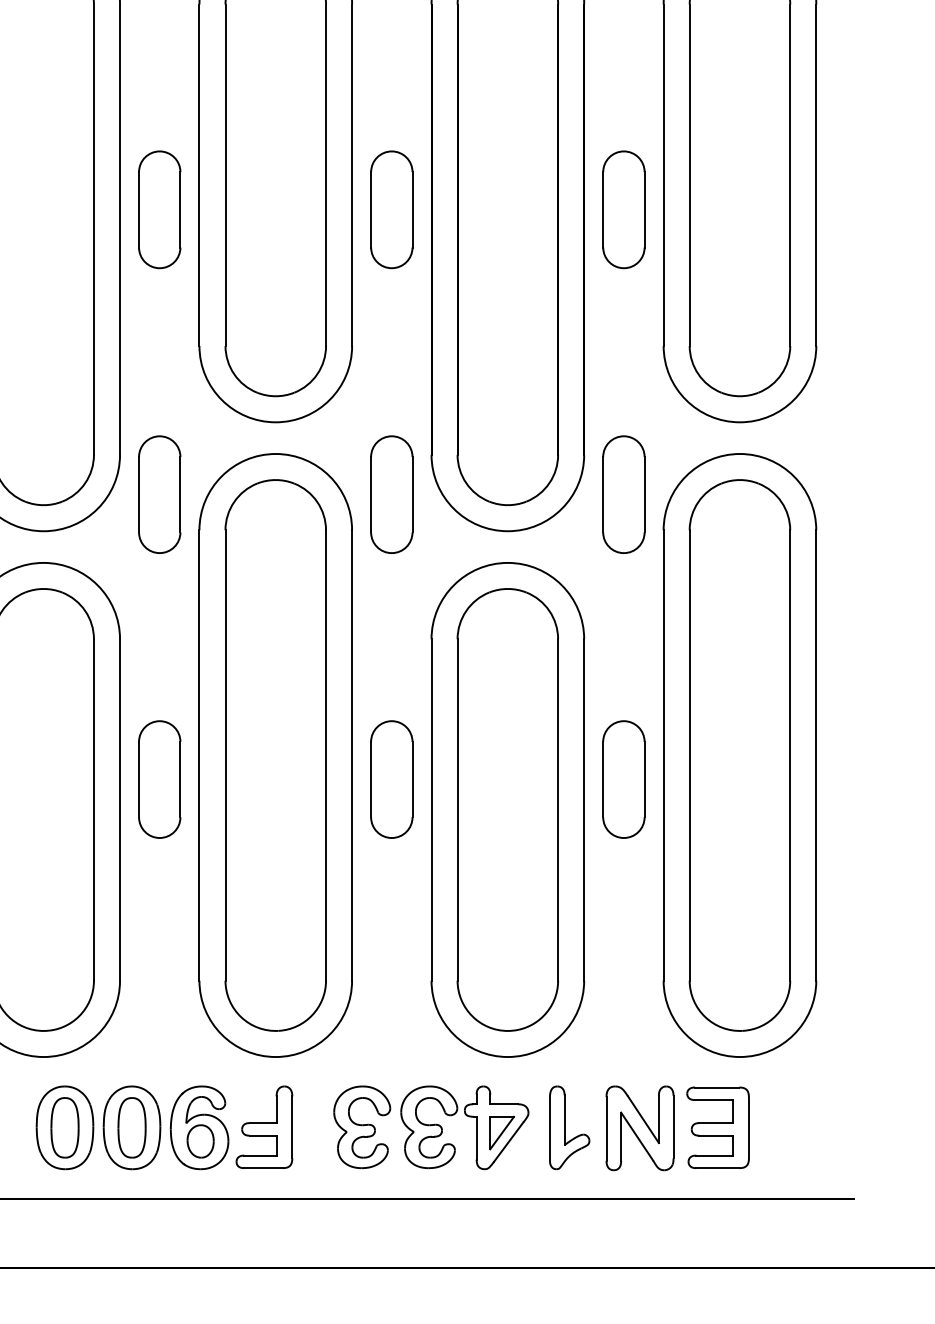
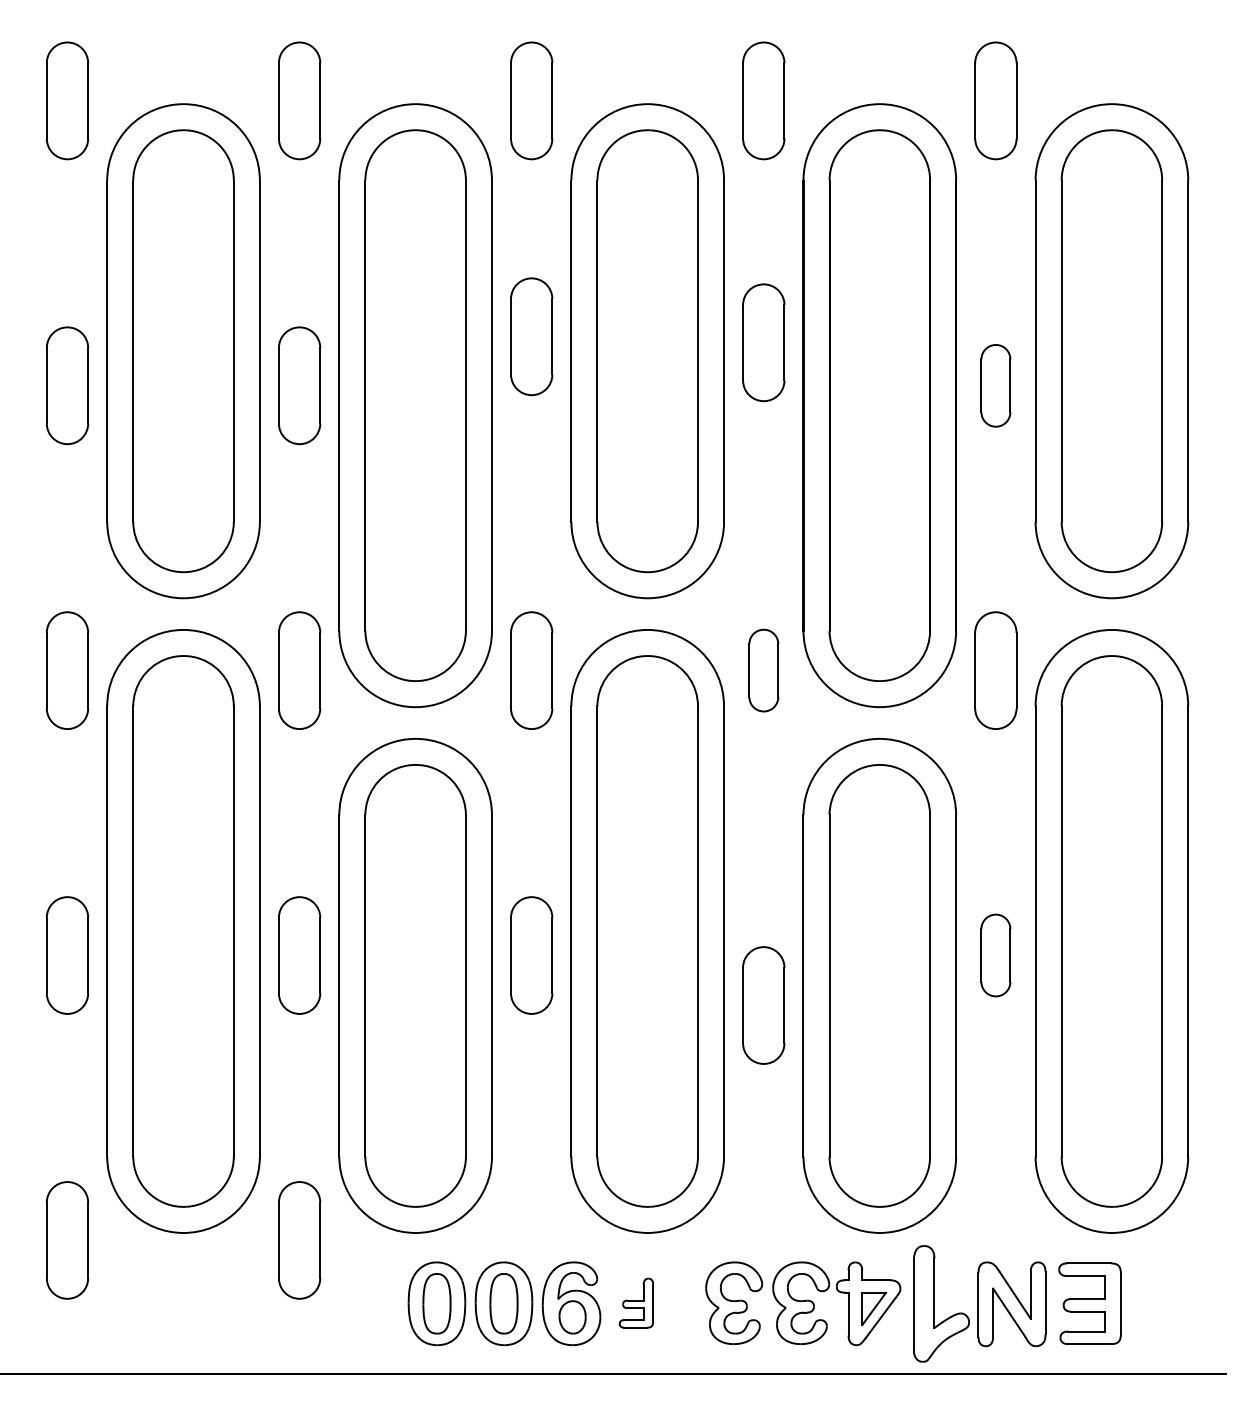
part: (159, 209) -> (531, 336), moved
part: (391, 209) -> (763, 342), moved
part: (623, 209) -> (995, 385), size x0.7
part: (391, 494) -> (763, 670), size x0.7
part: (391, 779) -> (763, 1005), moved
part: (623, 779) -> (995, 955), size x0.7
part: (264, 1126) -> (636, 1302), size x0.6
part: (569, 1127) -> (941, 1303), size x1.4

